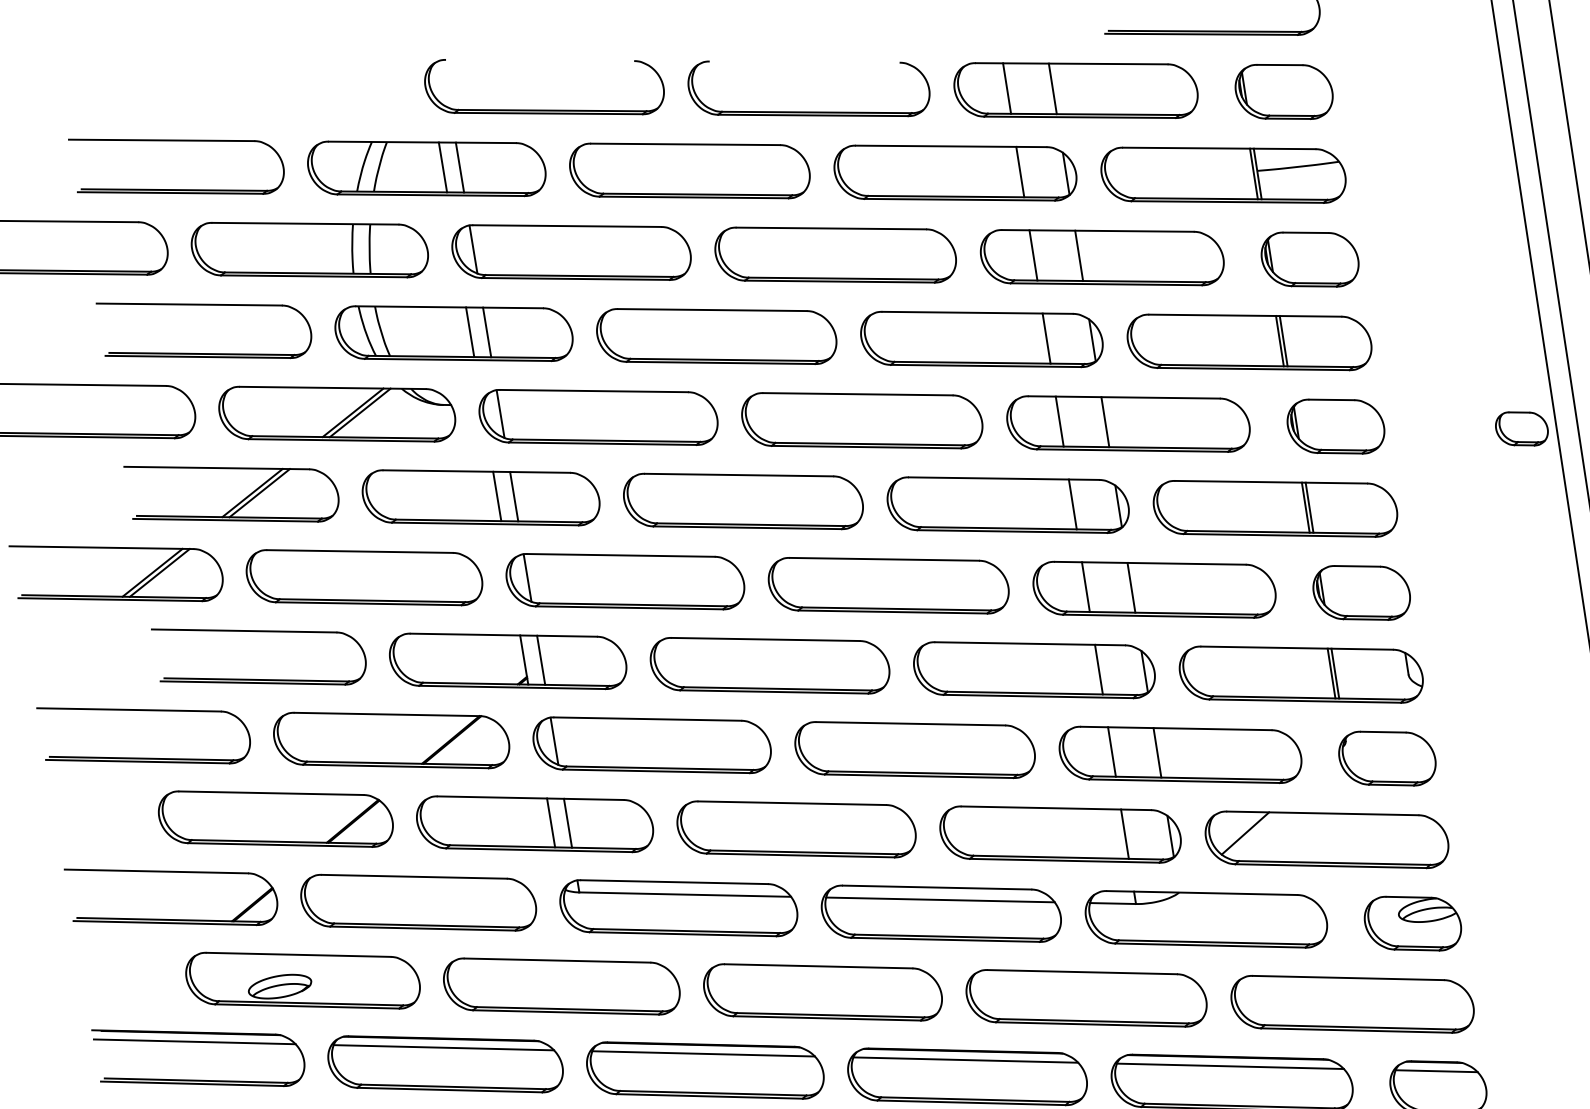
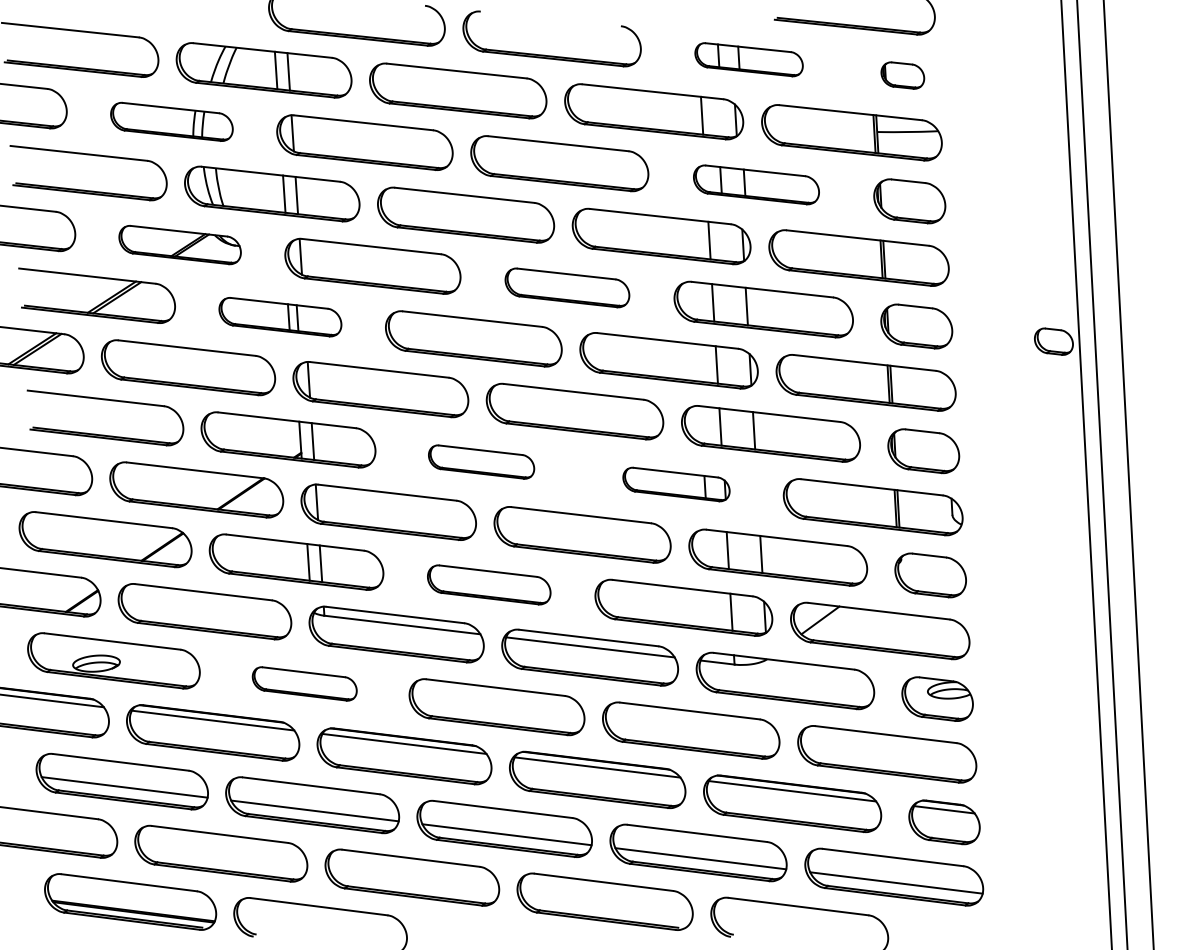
part: (1075, 90) -> (748, 59), size x0.6
part: (1283, 91) -> (902, 75), size x0.6
part: (309, 249) -> (171, 121), size x0.7
part: (1102, 257) -> (756, 184), size x0.7
part: (336, 413) -> (179, 244), size x0.7
part: (862, 420) -> (567, 287), size x0.7
part: (481, 496) -> (280, 316), size x0.7
part: (769, 664) -> (481, 461), size x0.6
part: (1034, 670) -> (676, 484), size x0.6
part: (795, 828) -> (488, 584), size x0.7
part: (561, 985) -> (304, 683), size x0.6

